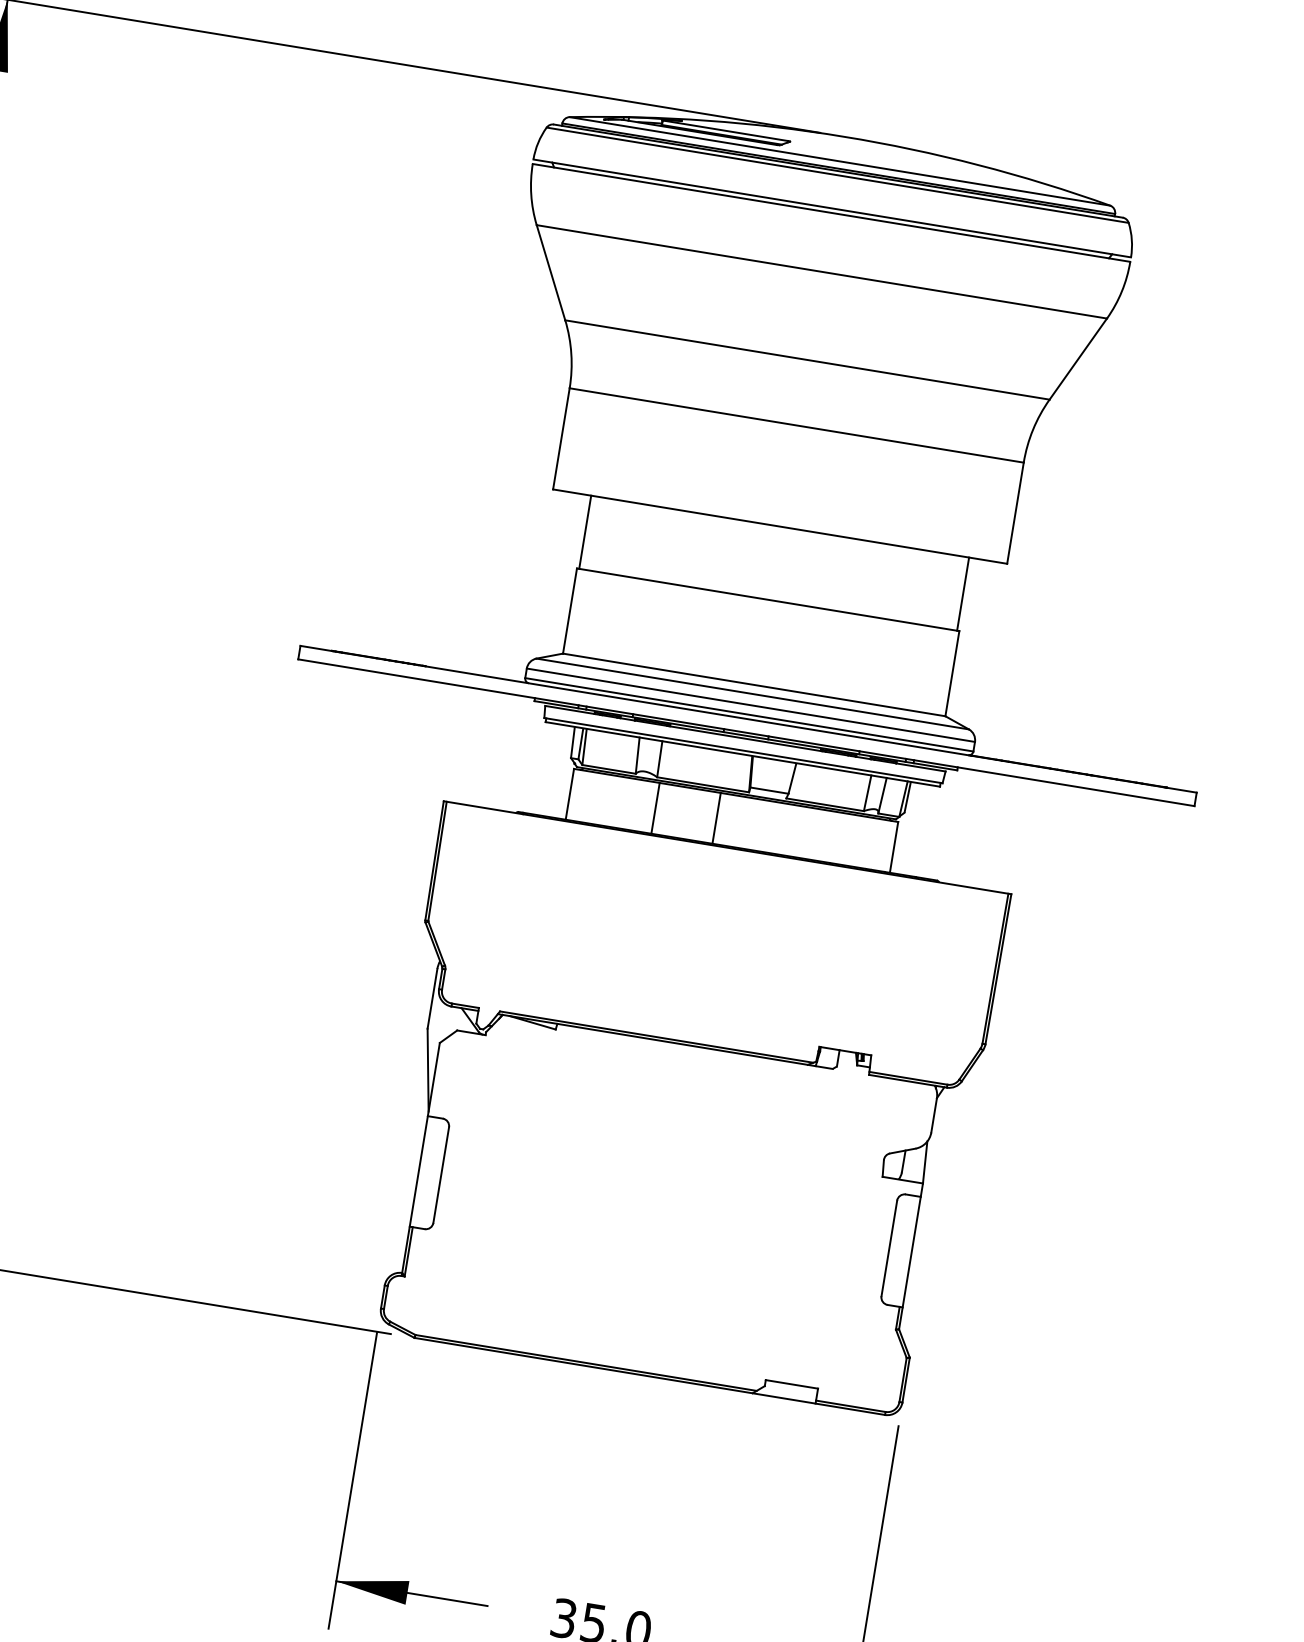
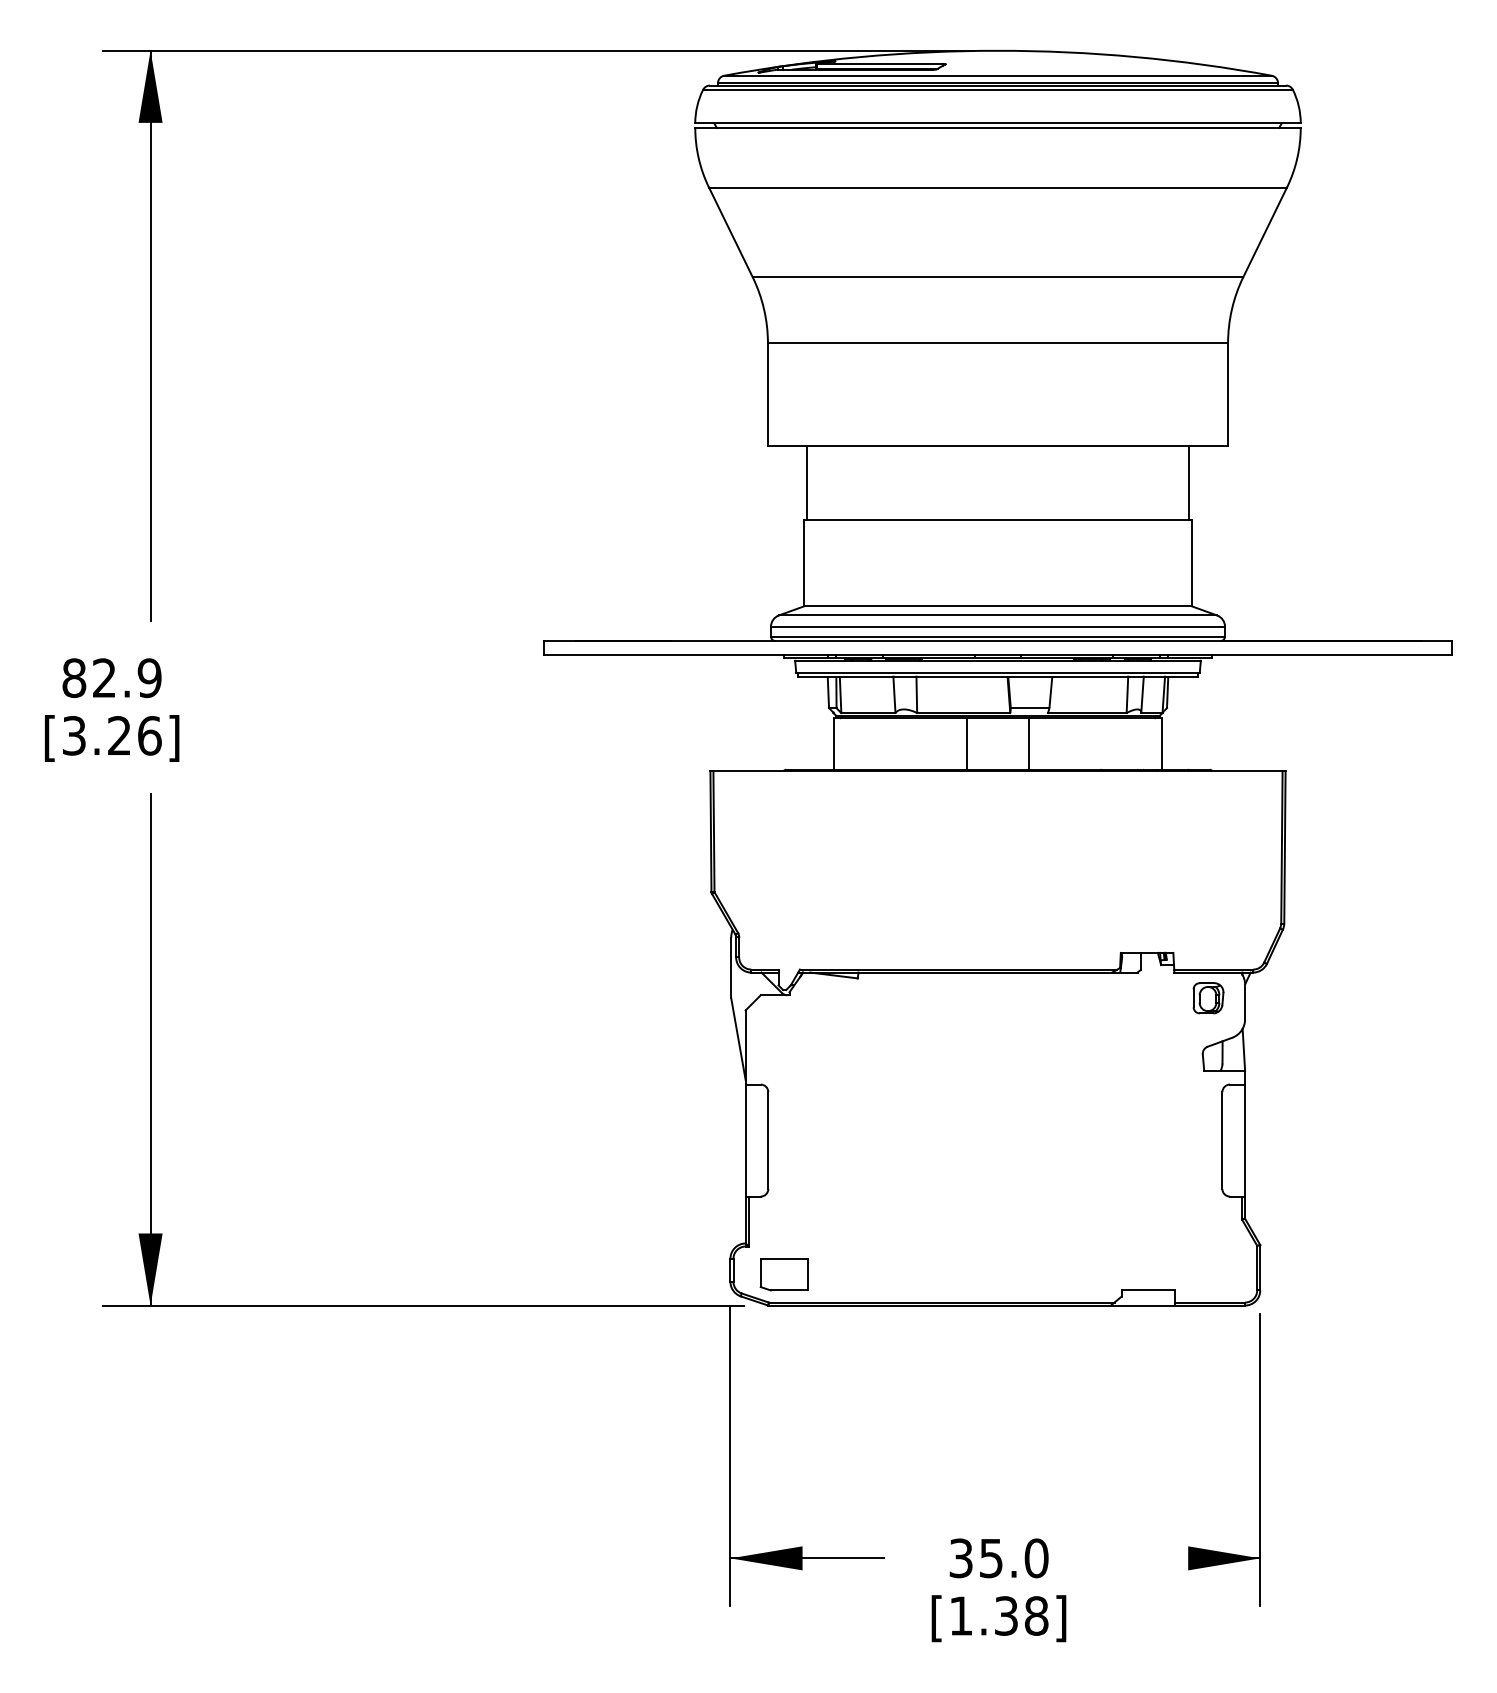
line: (655, 807) -> (966, 743), moved
line: (716, 817) -> (1029, 743), moved
part: (898, 1106) -> (1208, 998), added
part: (434, 1309) -> (783, 1274), added

